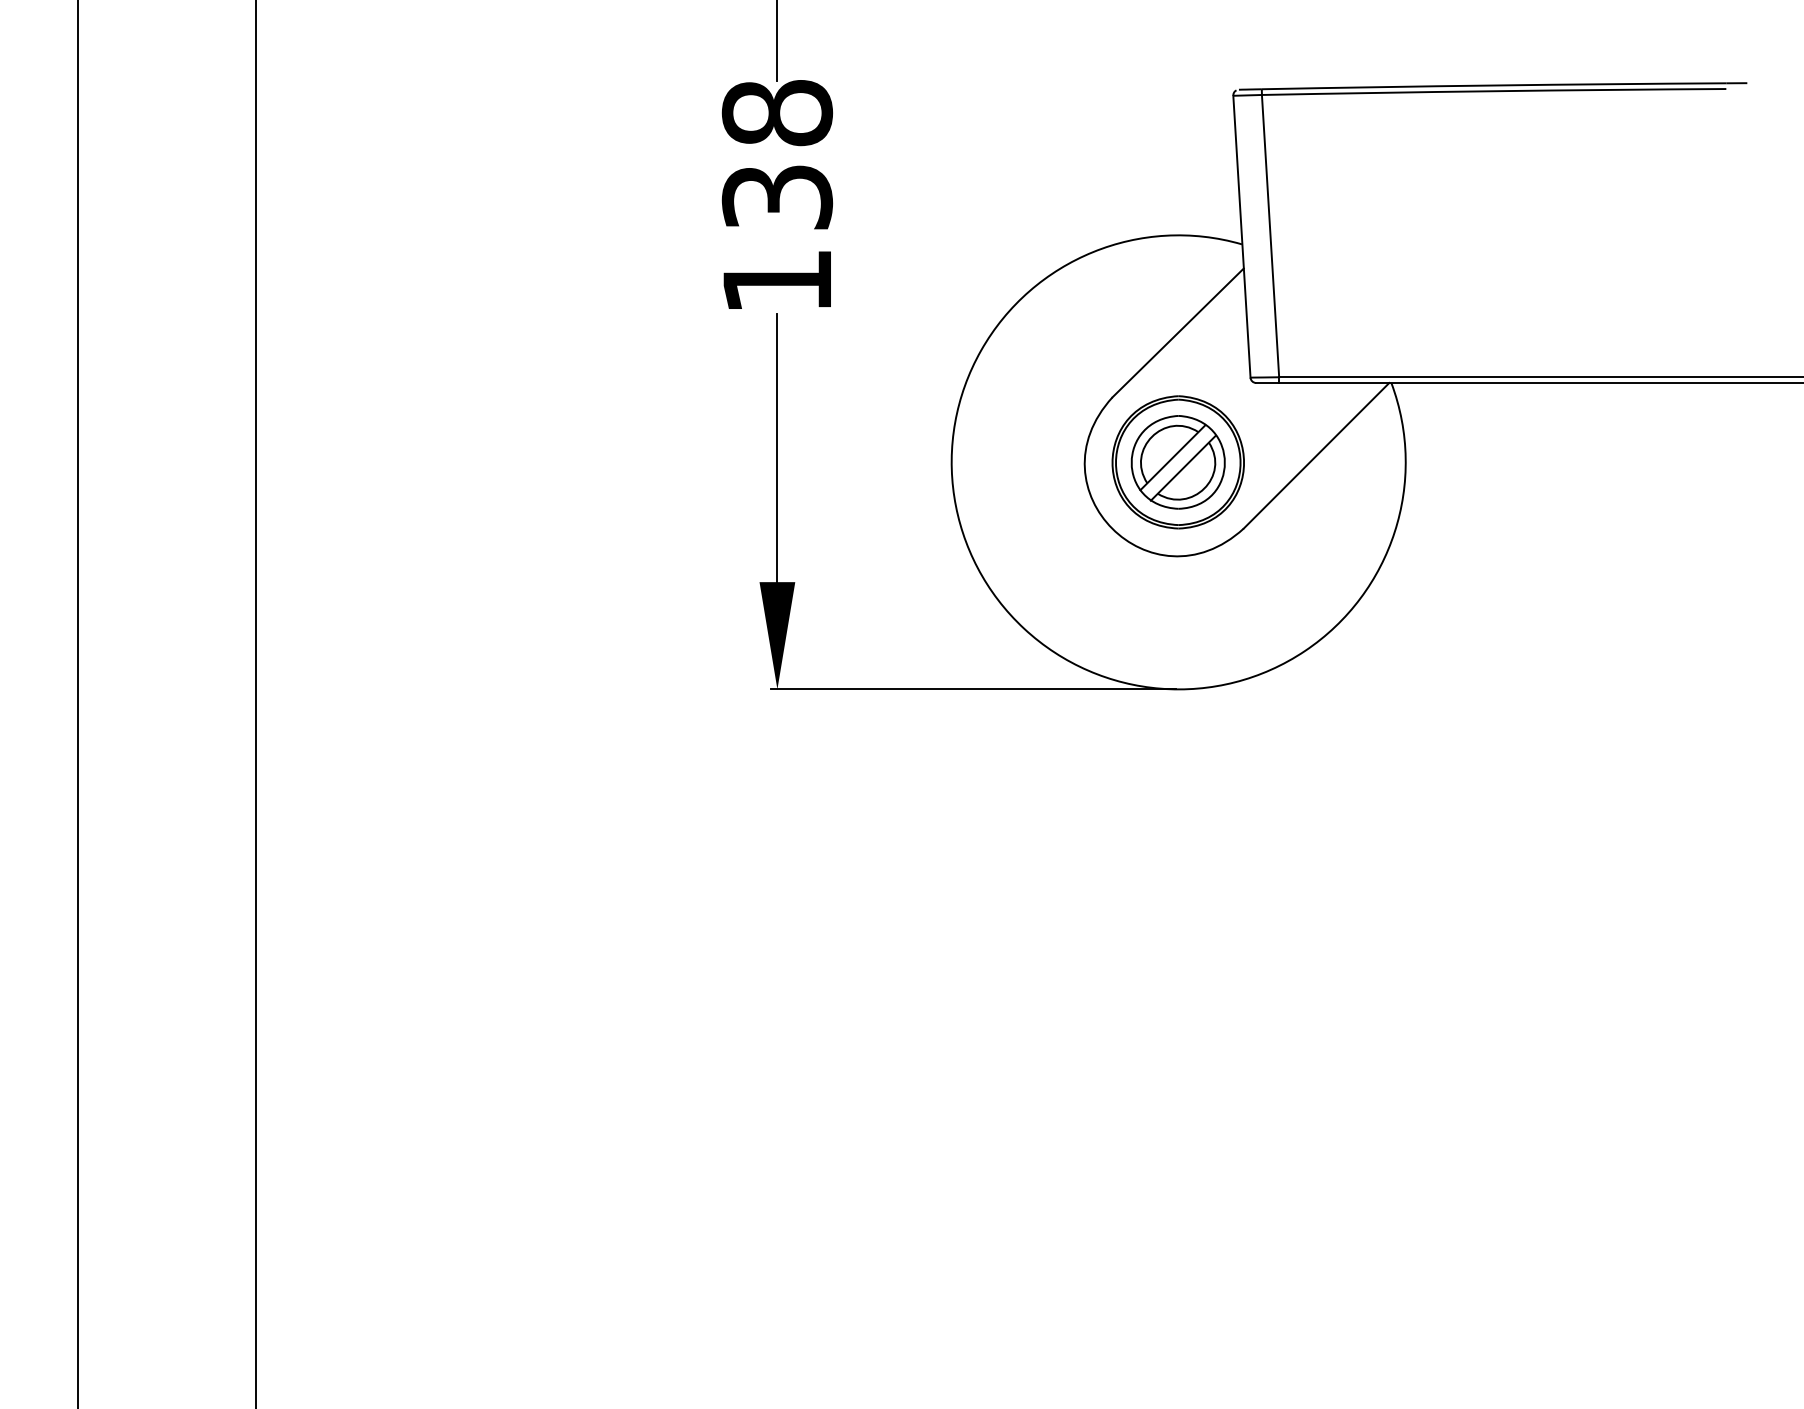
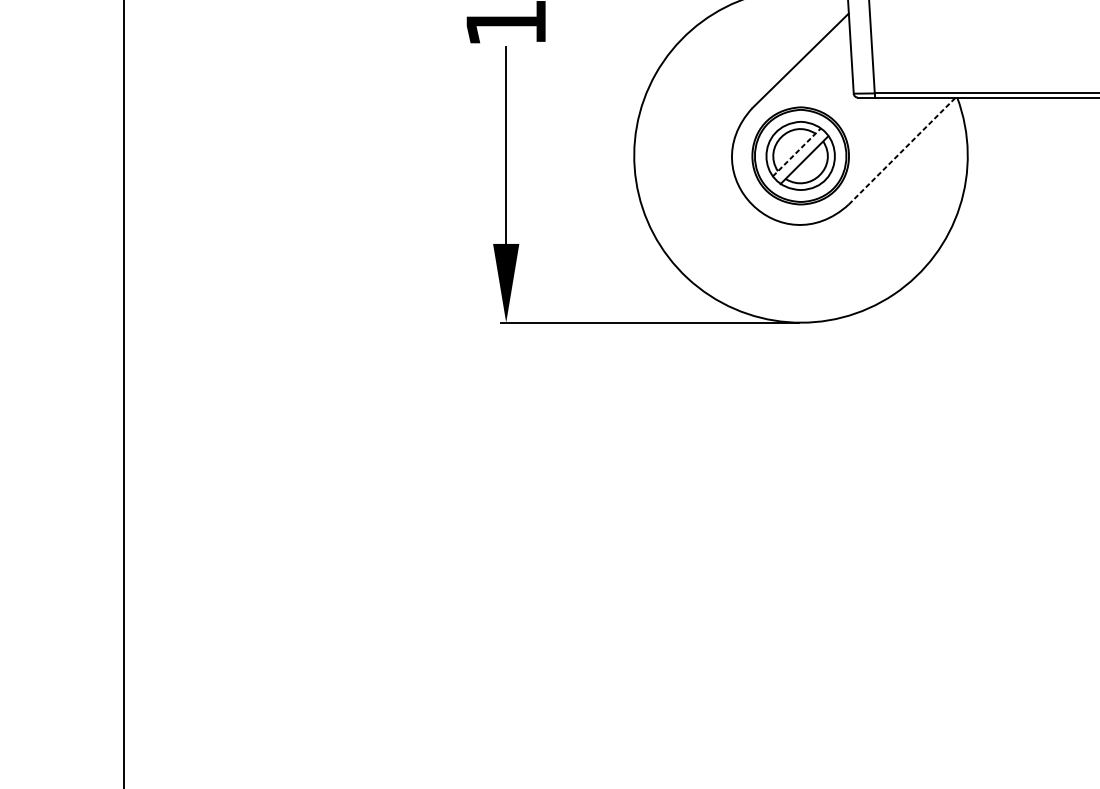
line: (1316, 455) -> (902, 150), solid -> dashed
line: (1172, 457) -> (796, 152), solid -> dashed

